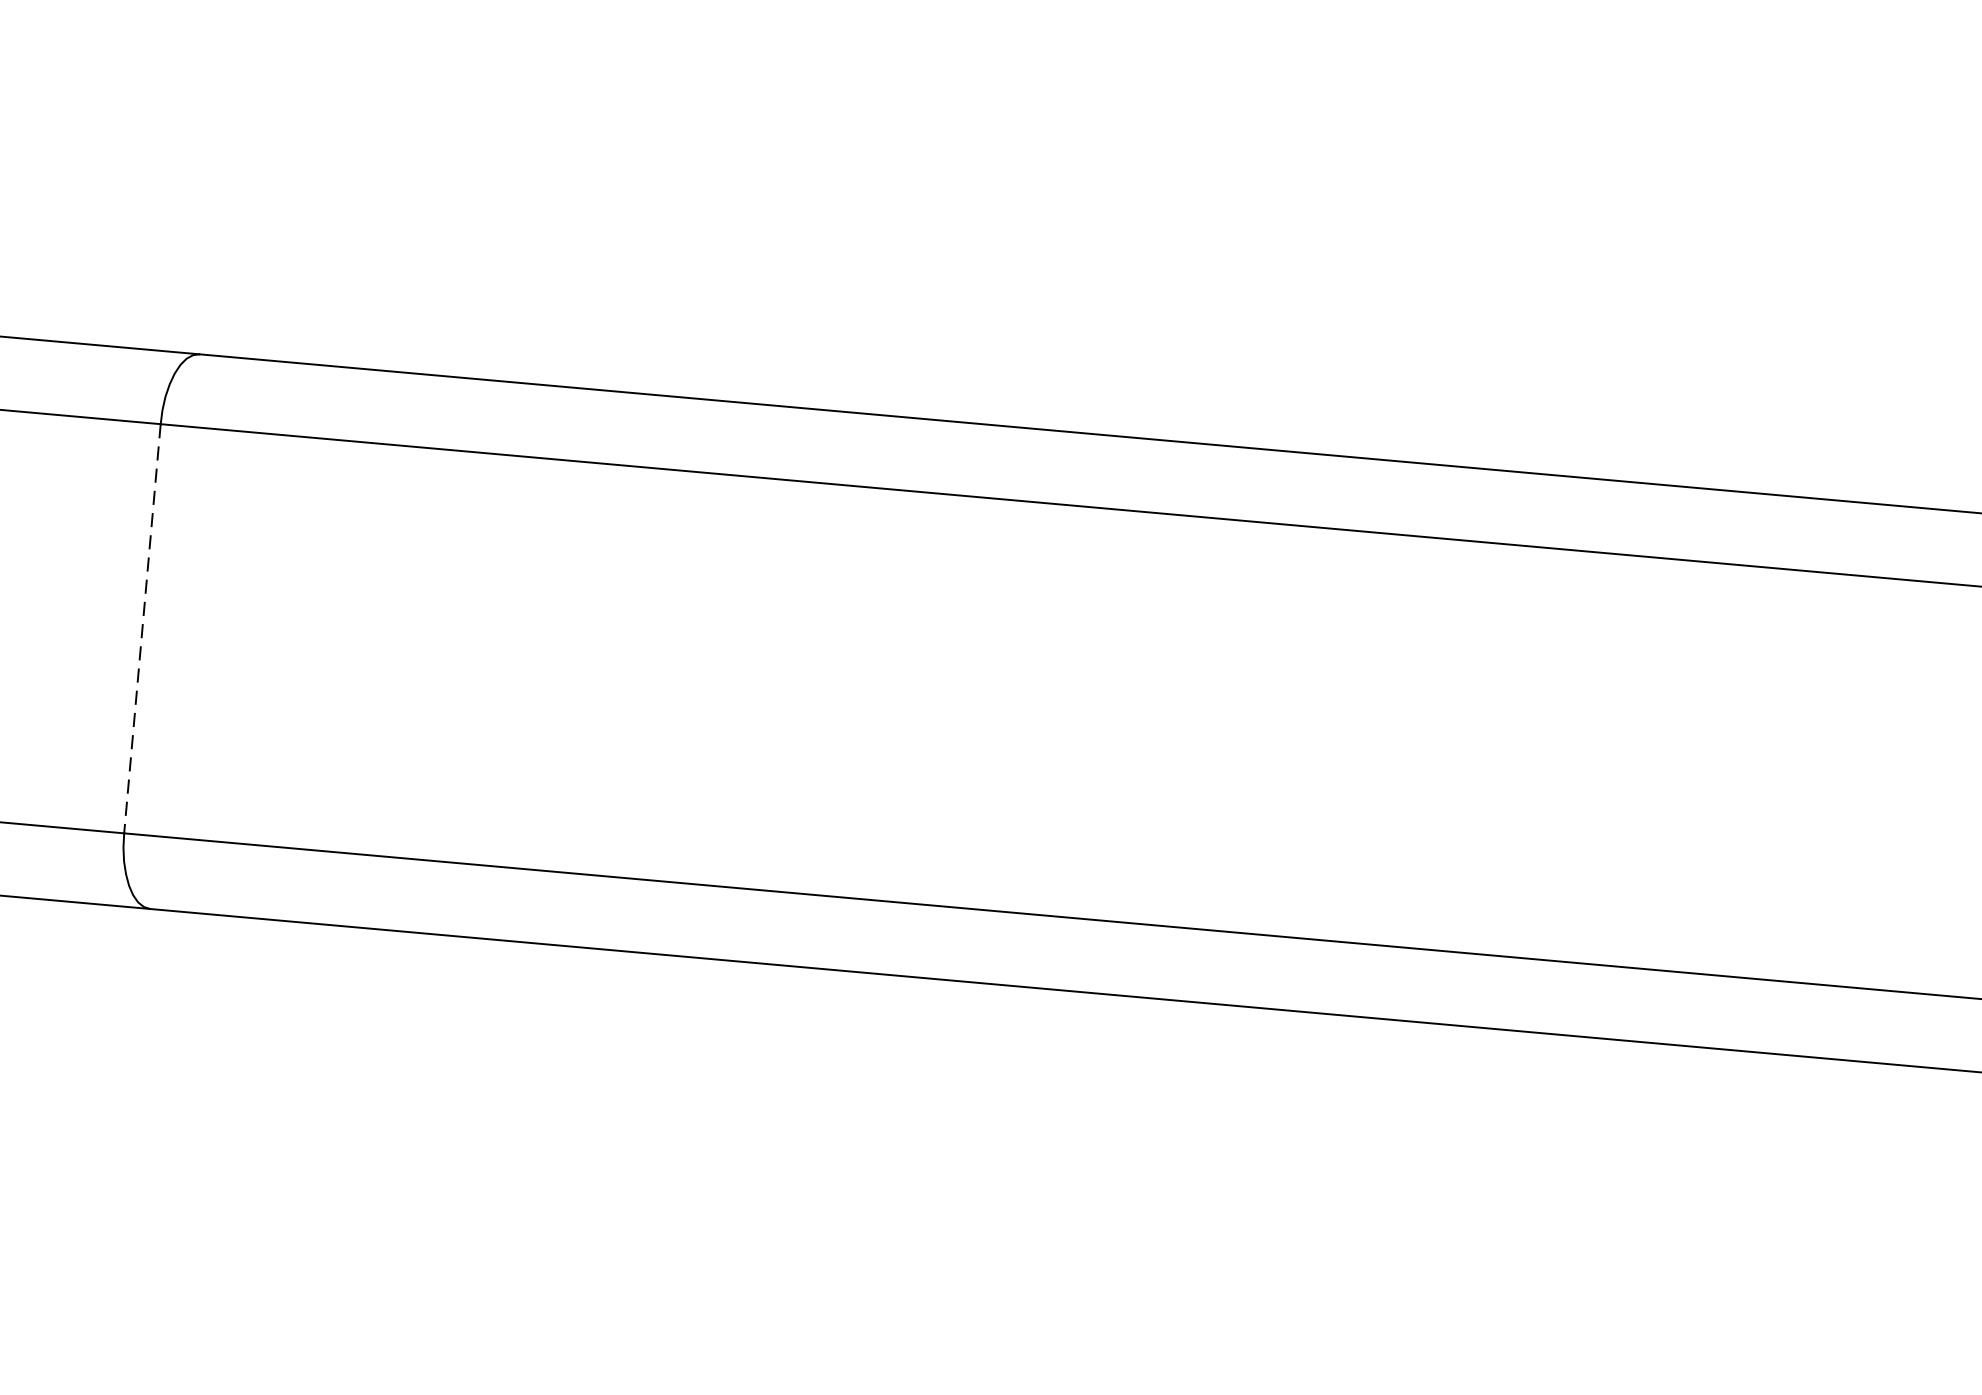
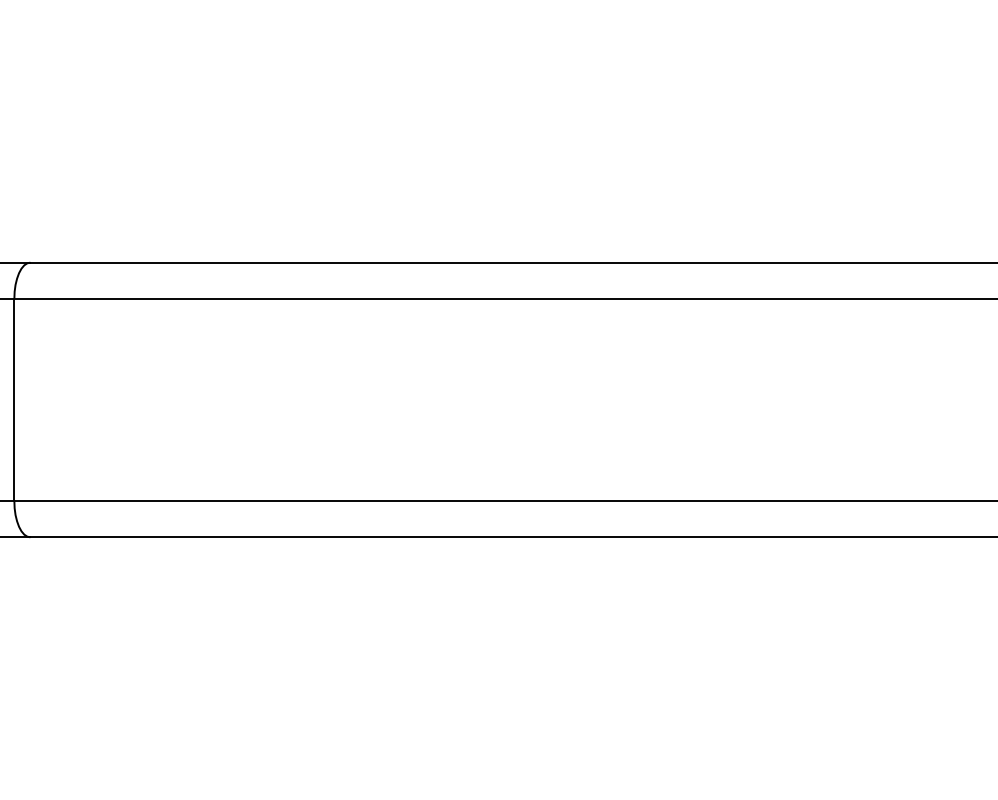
line: (142, 629) -> (14, 400), dashed -> solid

